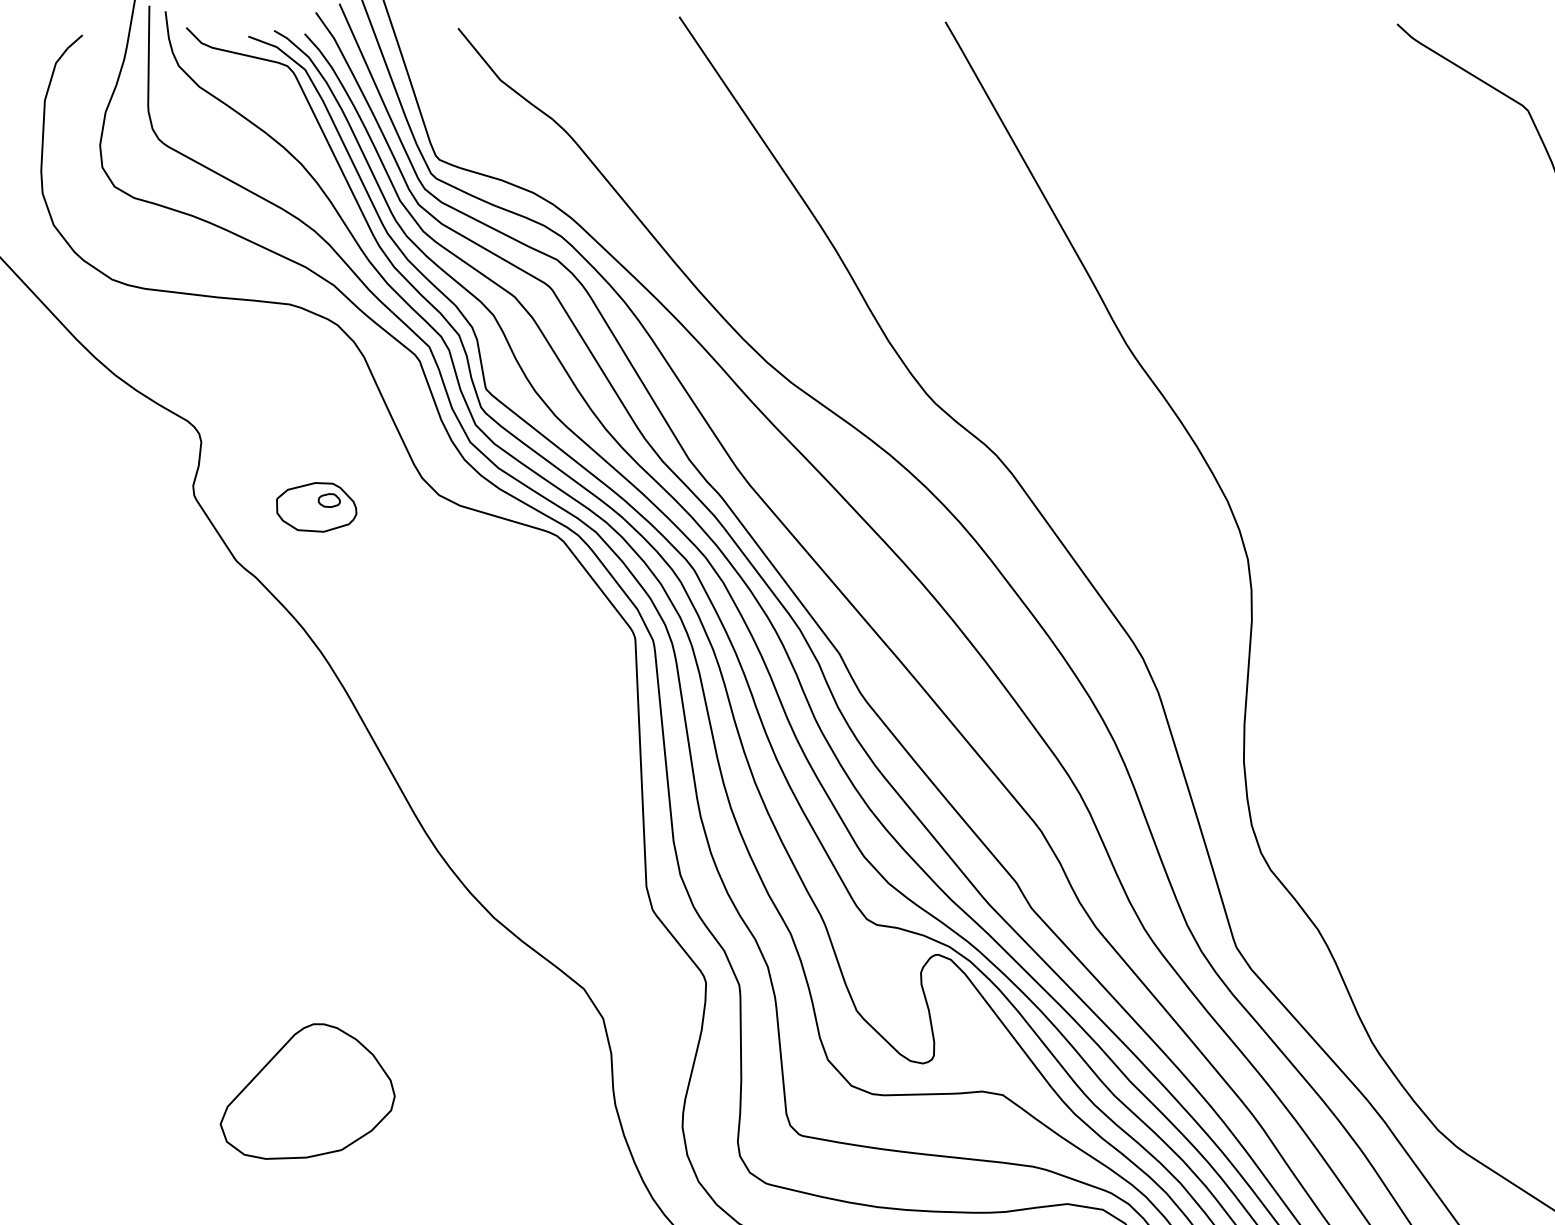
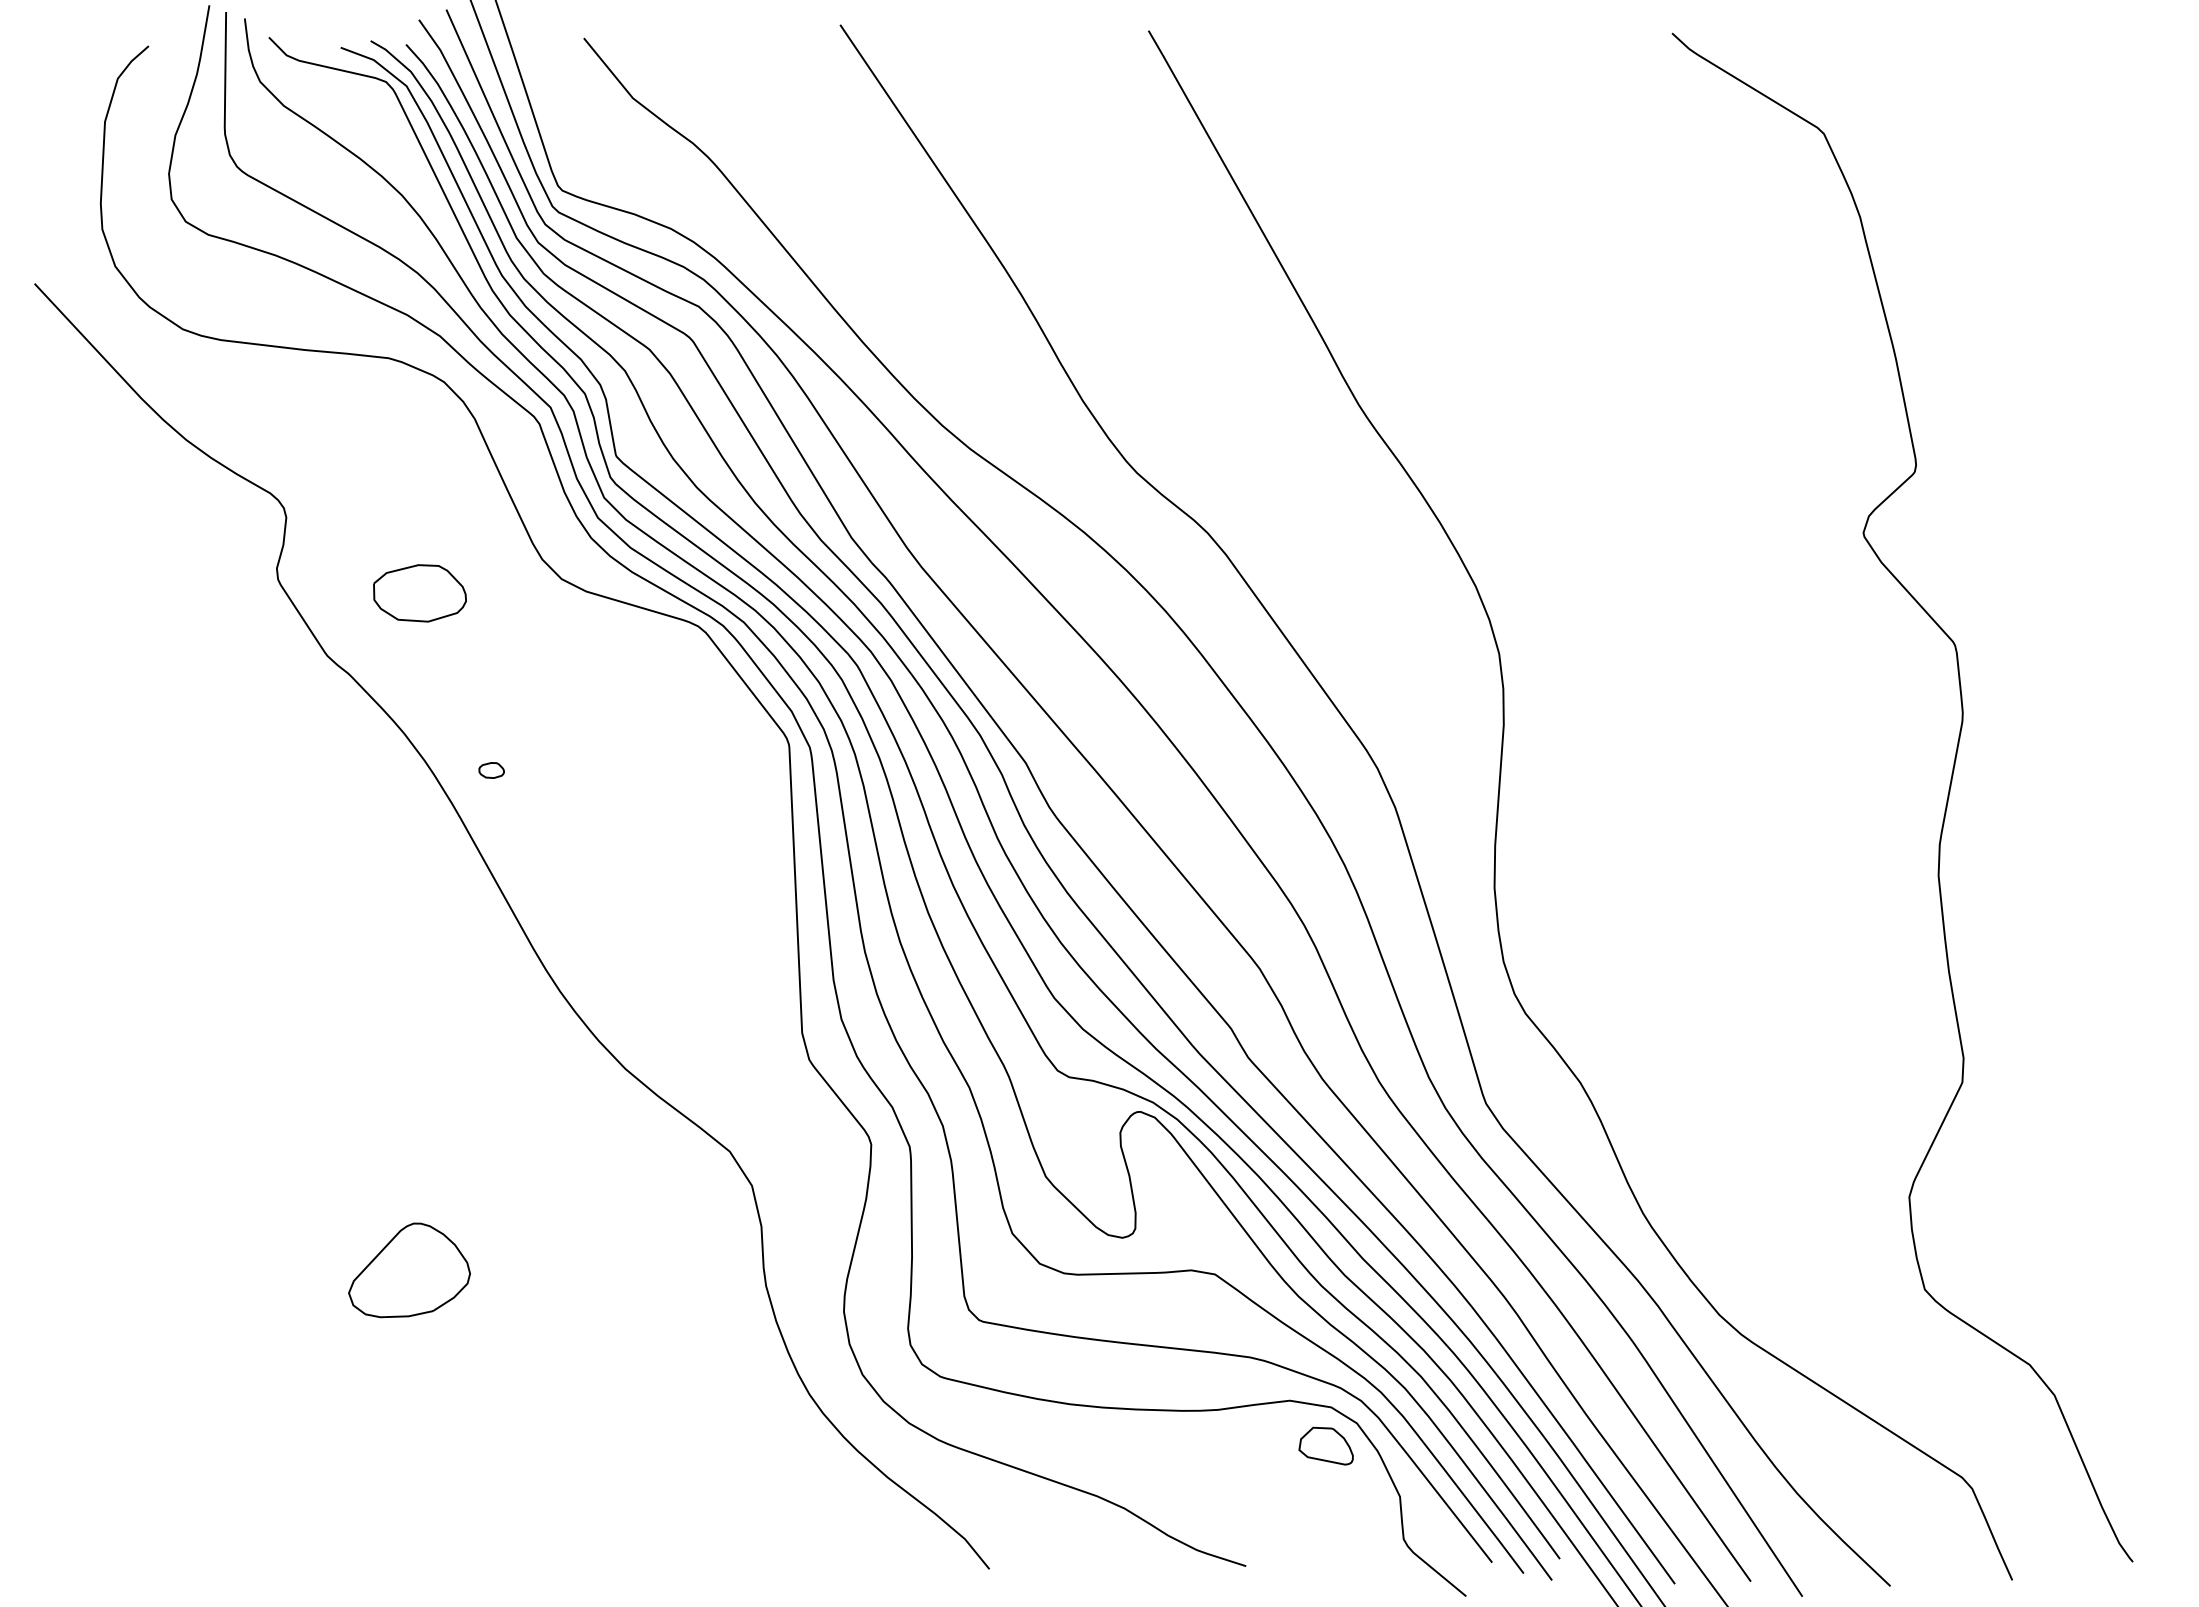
part: (329, 500) -> (491, 770), moved
part: (307, 1091) -> (409, 1270), size x0.6

